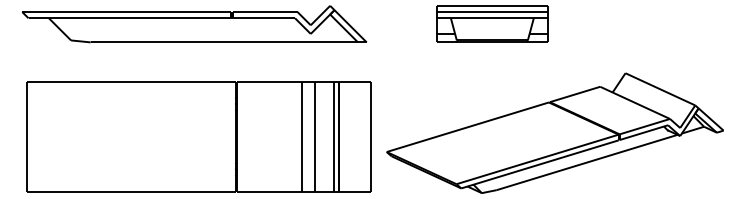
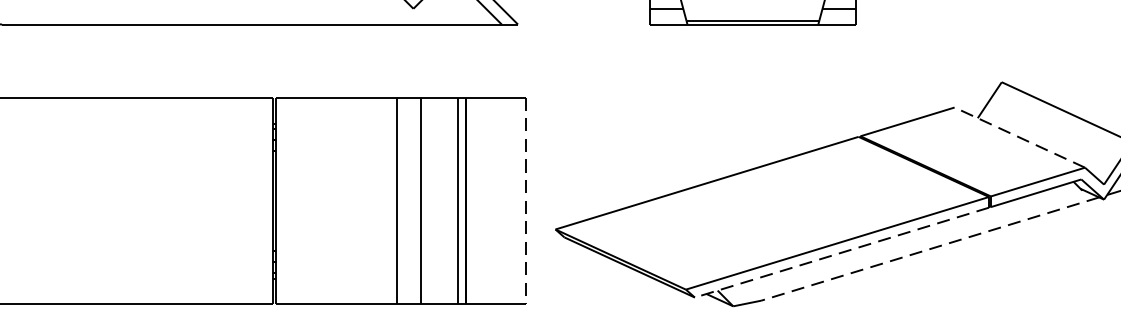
line: (634, 102) -> (1018, 136), solid -> dashed
line: (371, 137) -> (526, 202), solid -> dashed
line: (587, 162) -> (930, 249), solid -> dashed
line: (539, 164) -> (841, 252), solid -> dashed

